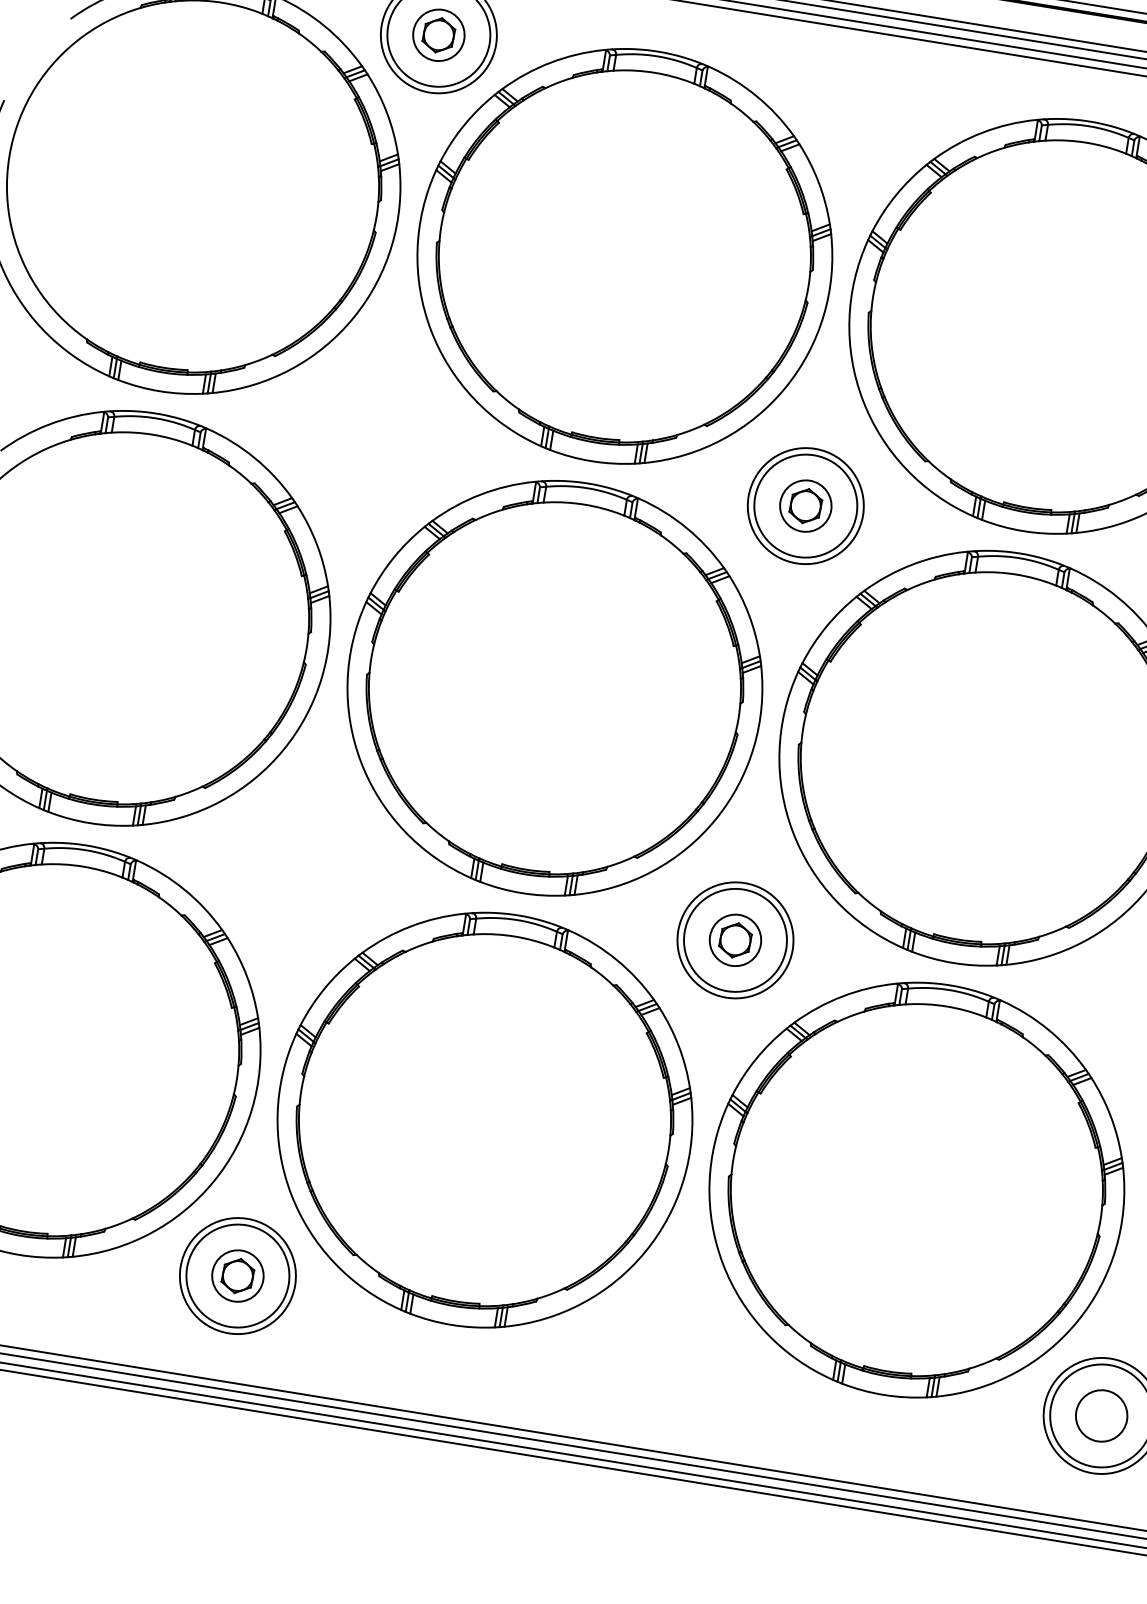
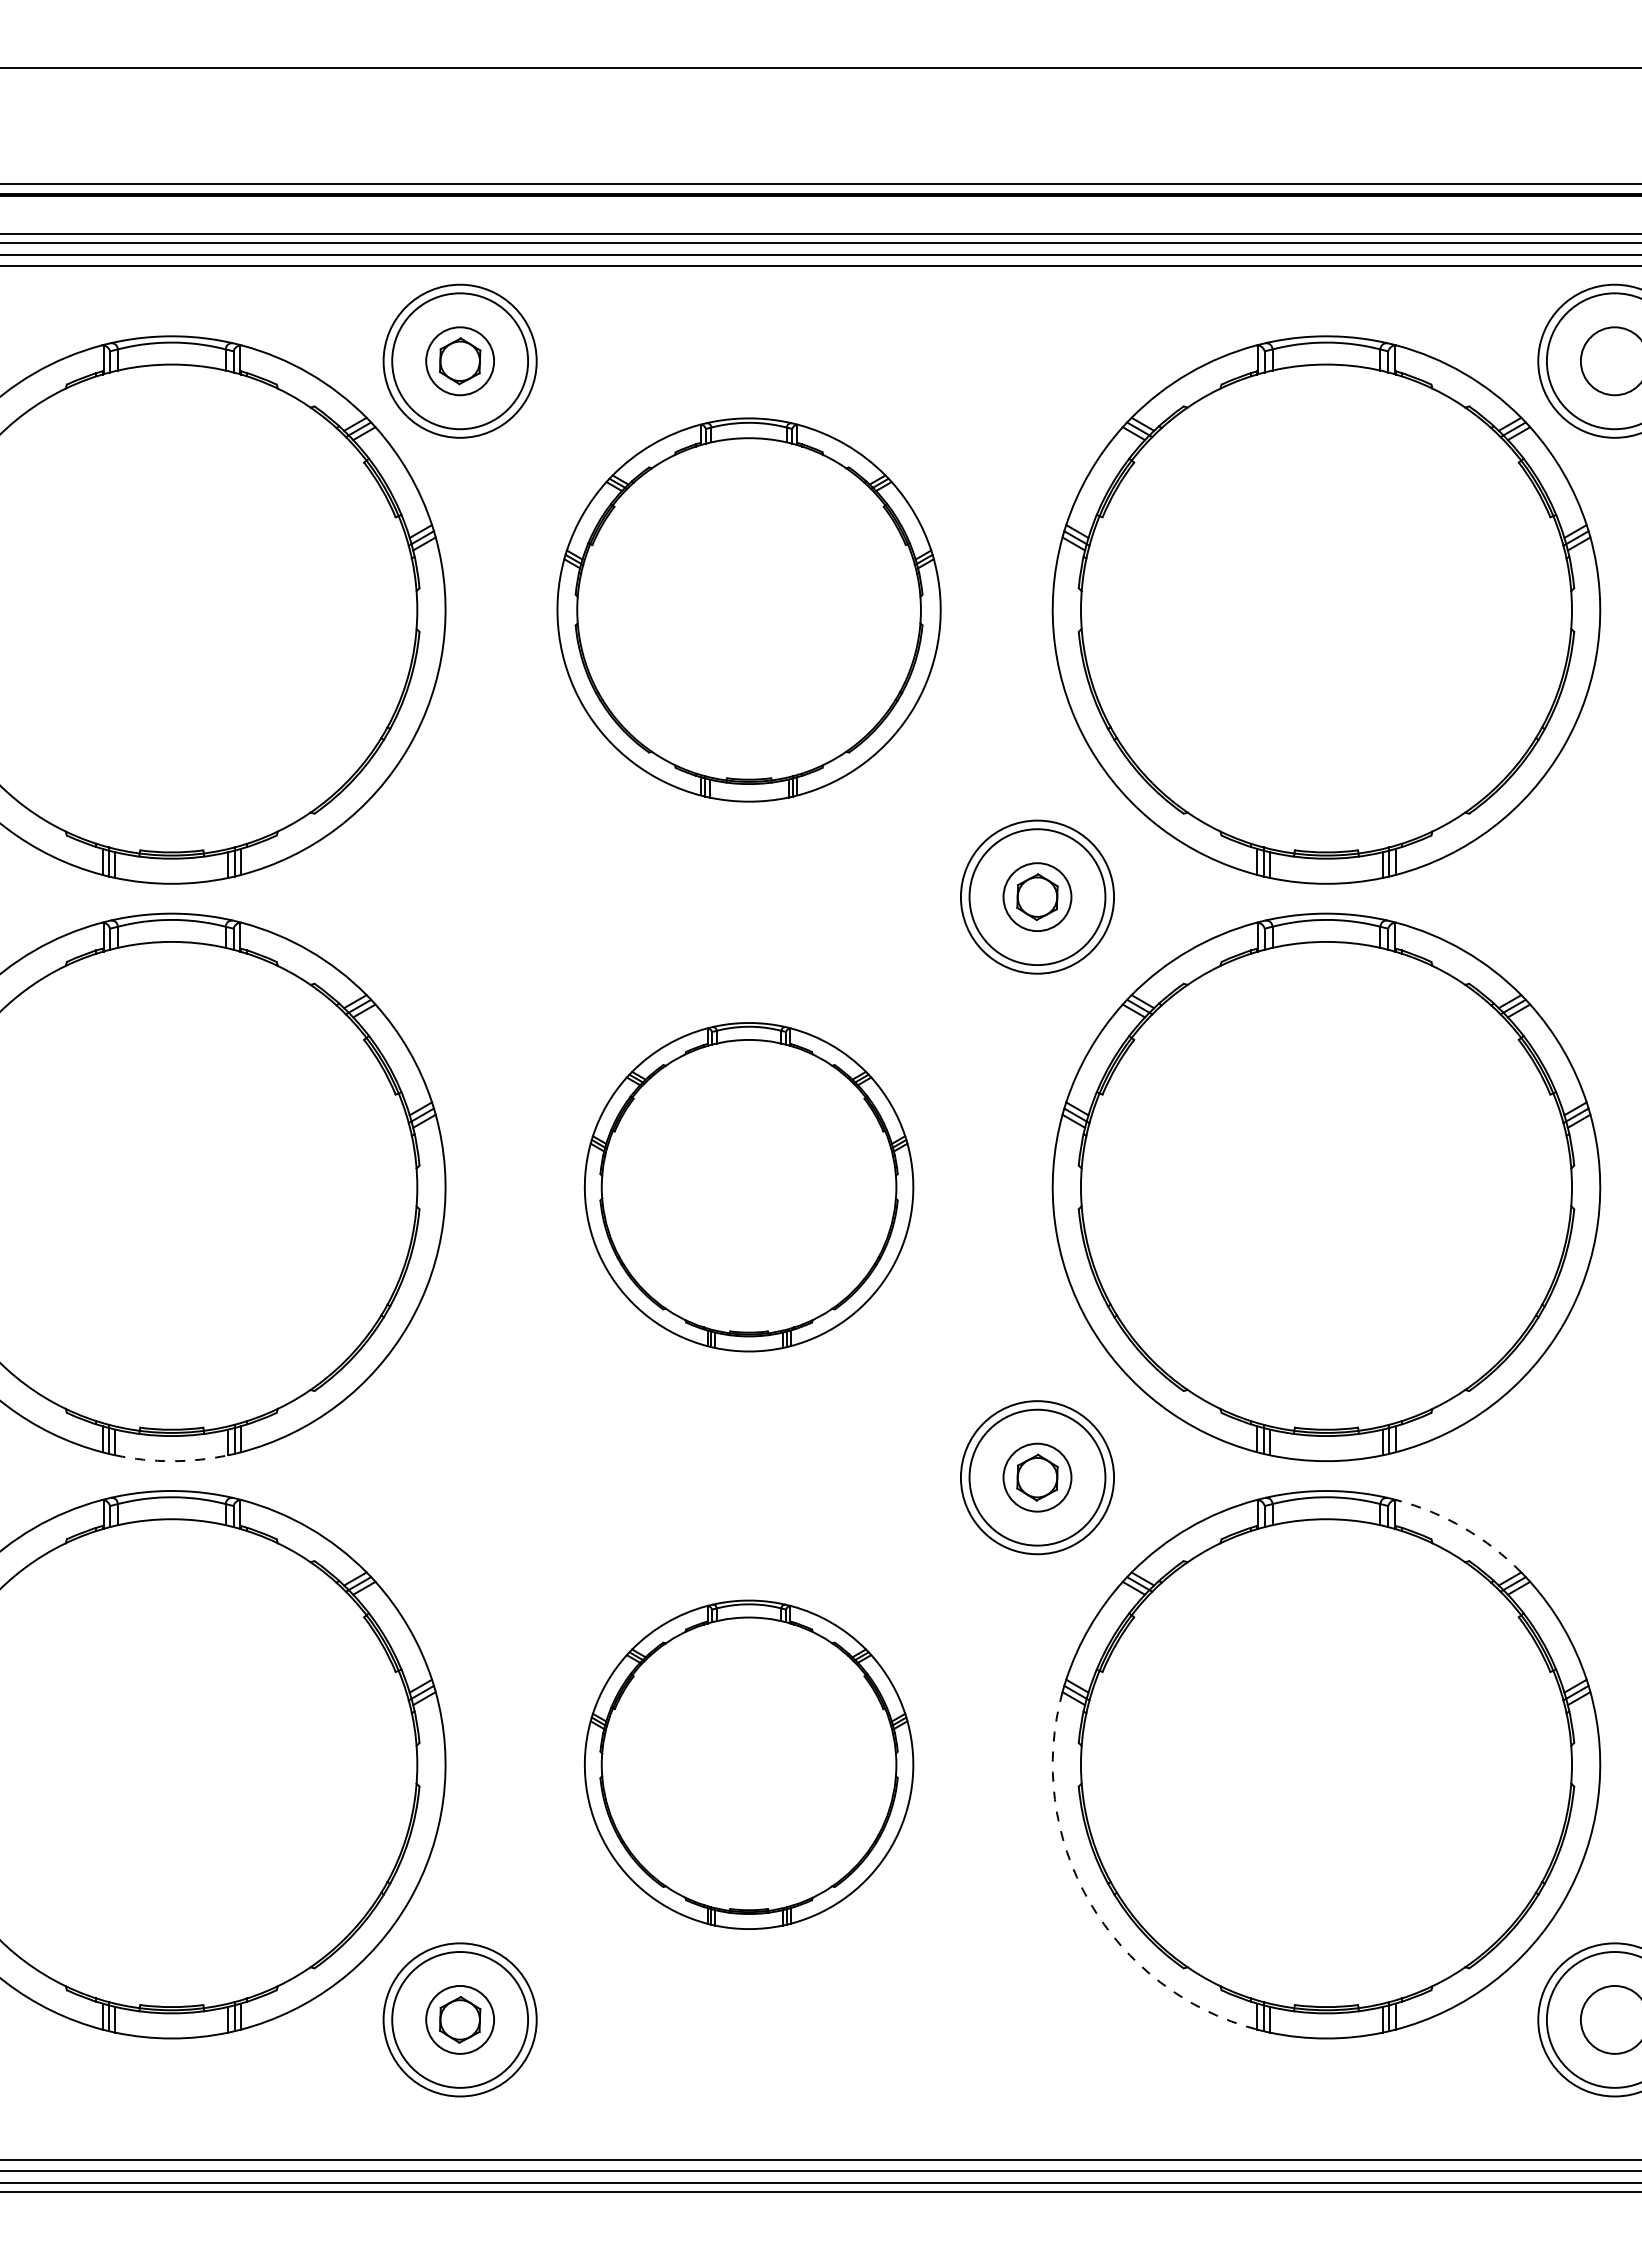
part: (624, 255) -> (748, 609), size x0.7
part: (554, 687) -> (748, 1186), size x0.6
arc: (89, 823) -> (171, 1461), solid -> dashed
arc: (1048, 1030) -> (1464, 1528), solid -> dashed
part: (484, 1119) -> (748, 1764), size x0.6
arc: (723, 1263) -> (1089, 1901), solid -> dashed

